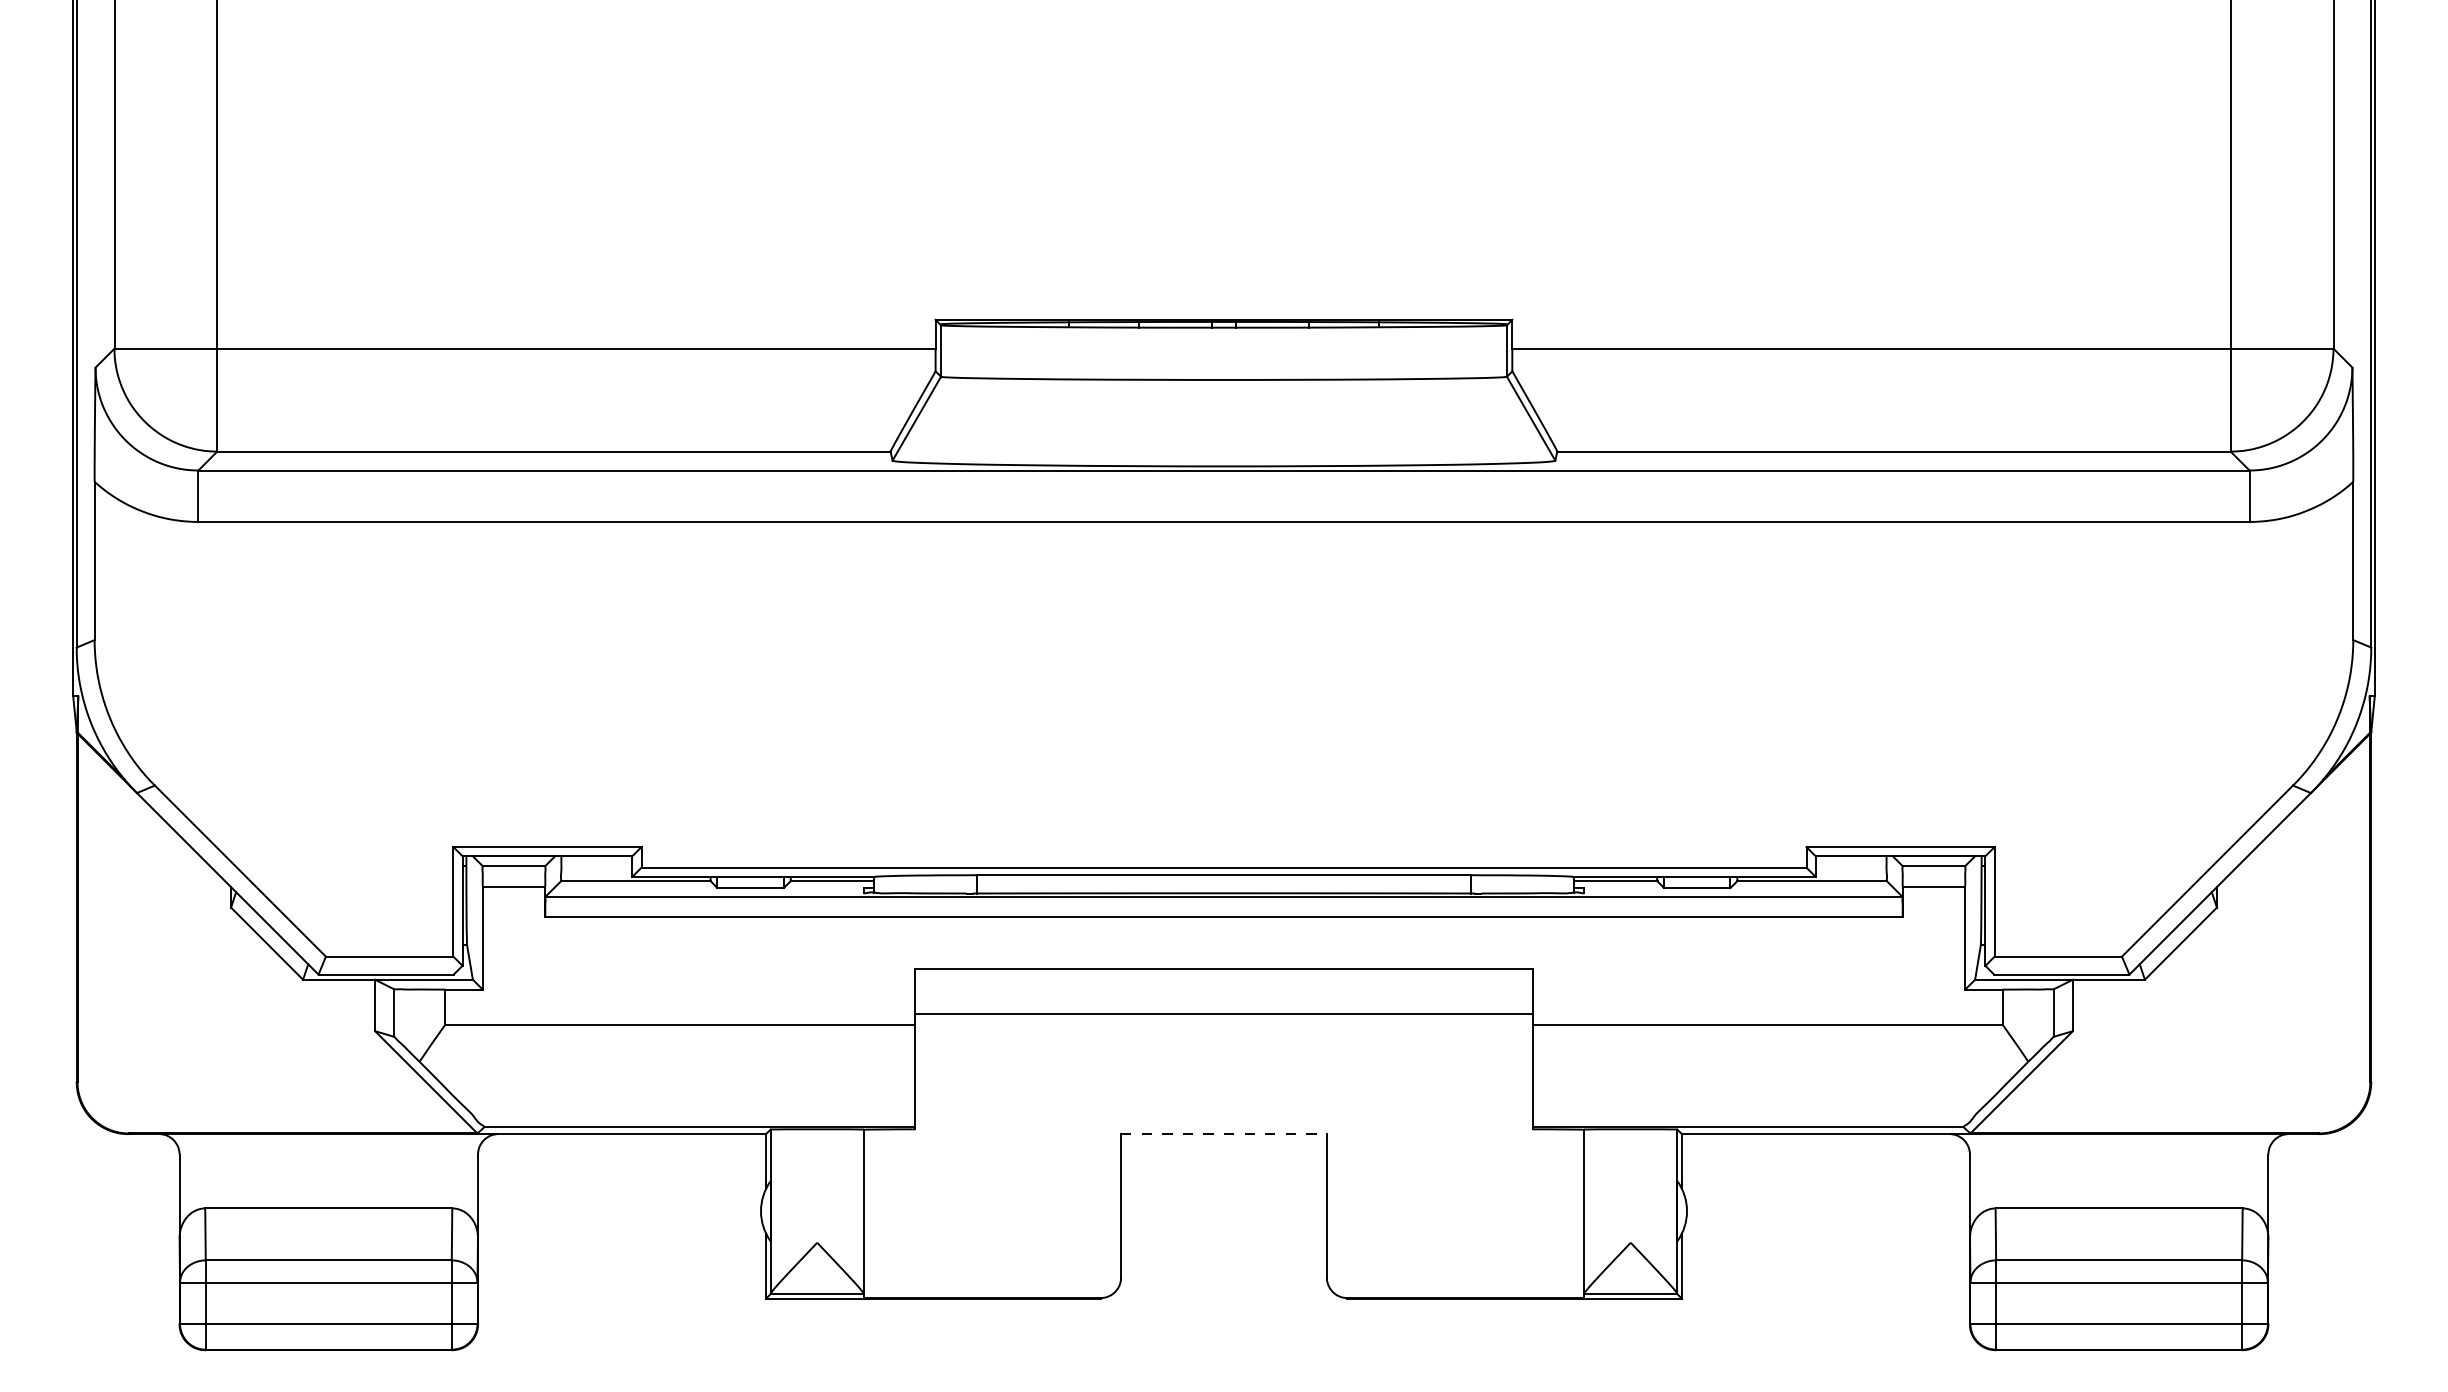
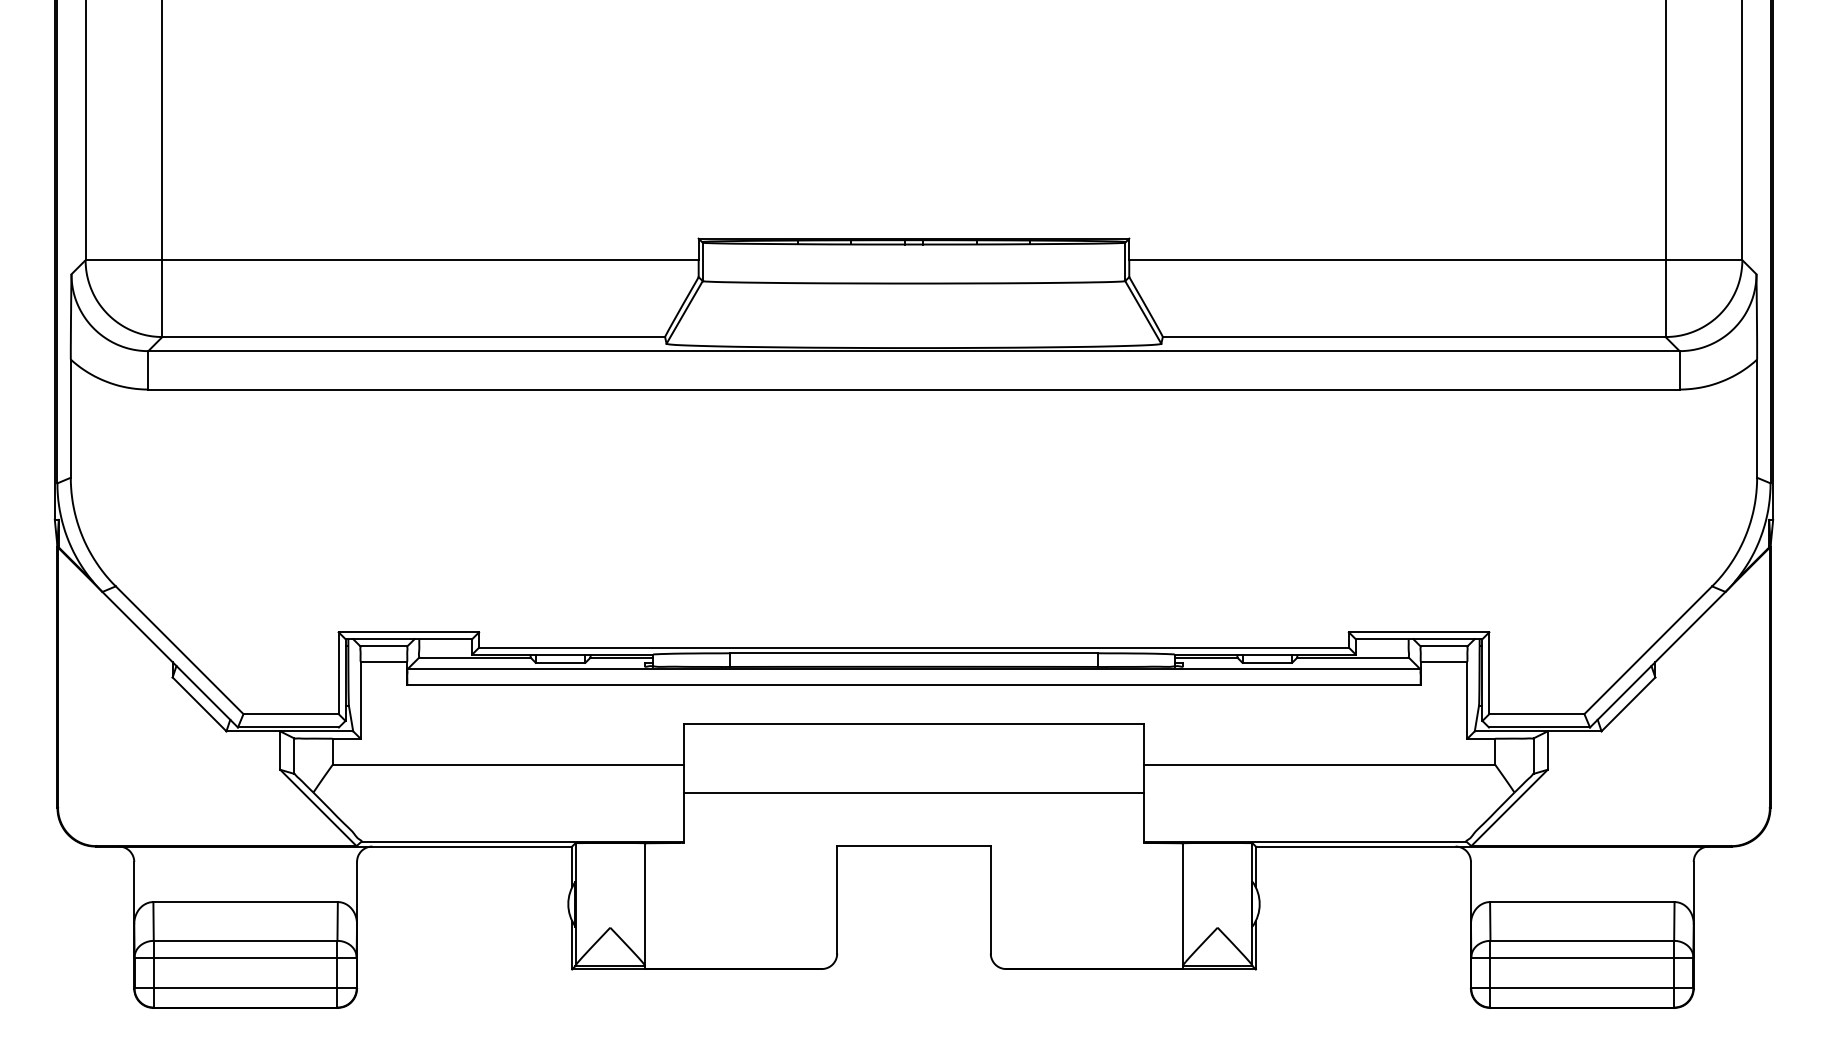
line: (1223, 1013) -> (913, 792), moved
line: (1224, 1133) -> (914, 846), dashed -> solid

